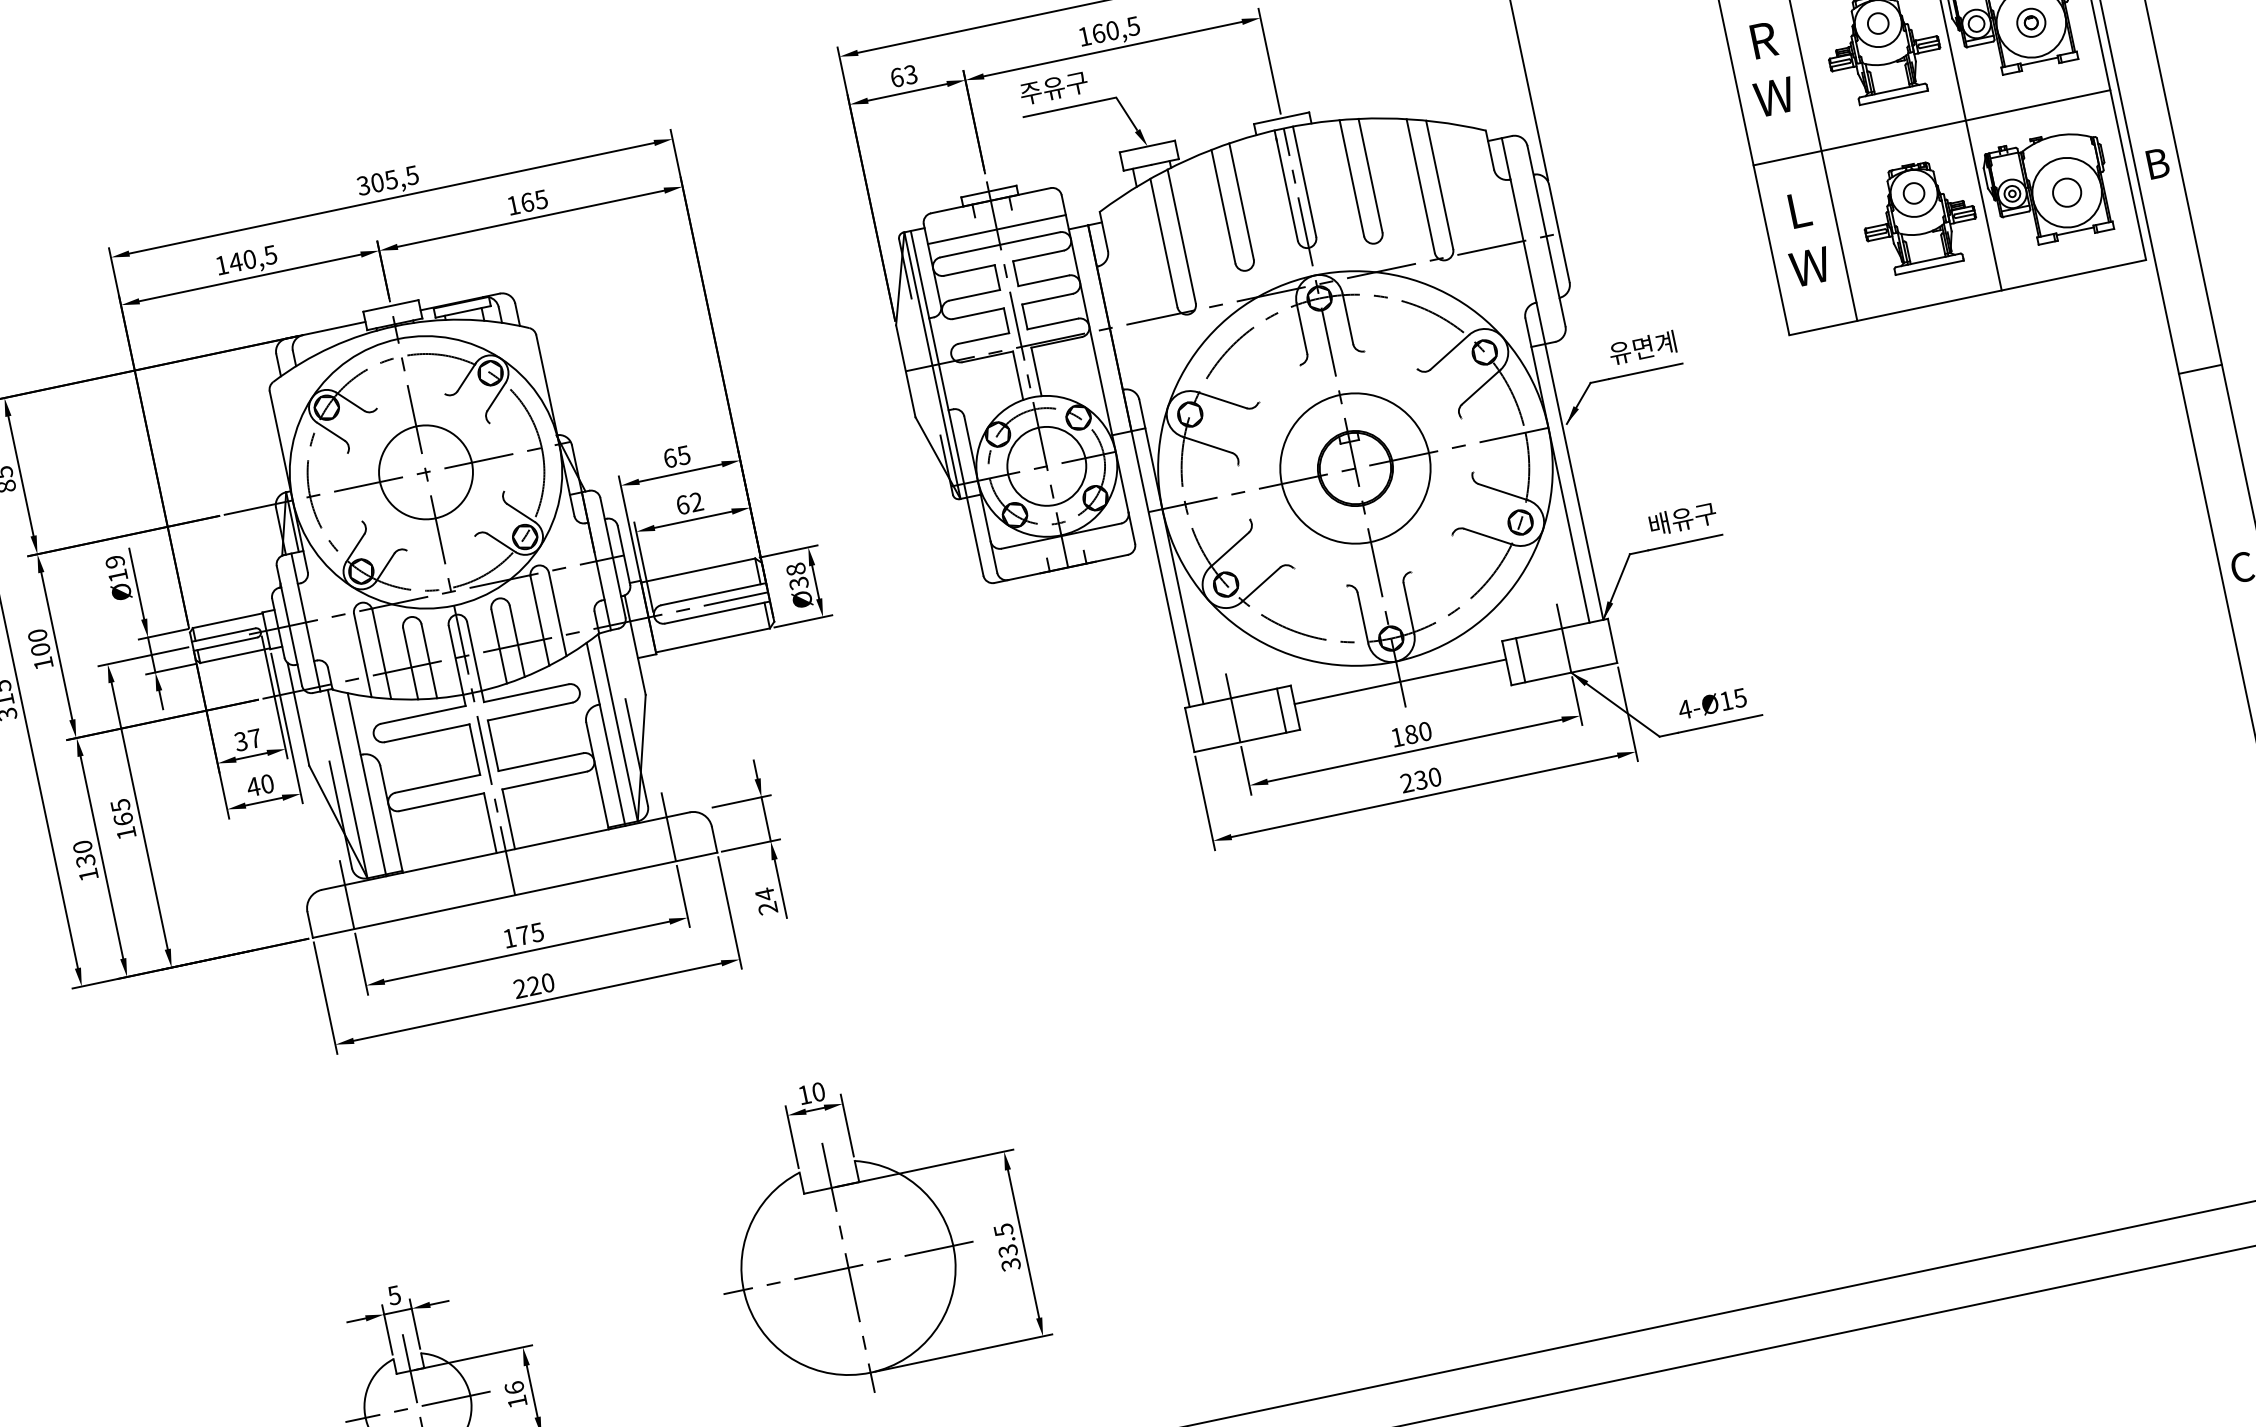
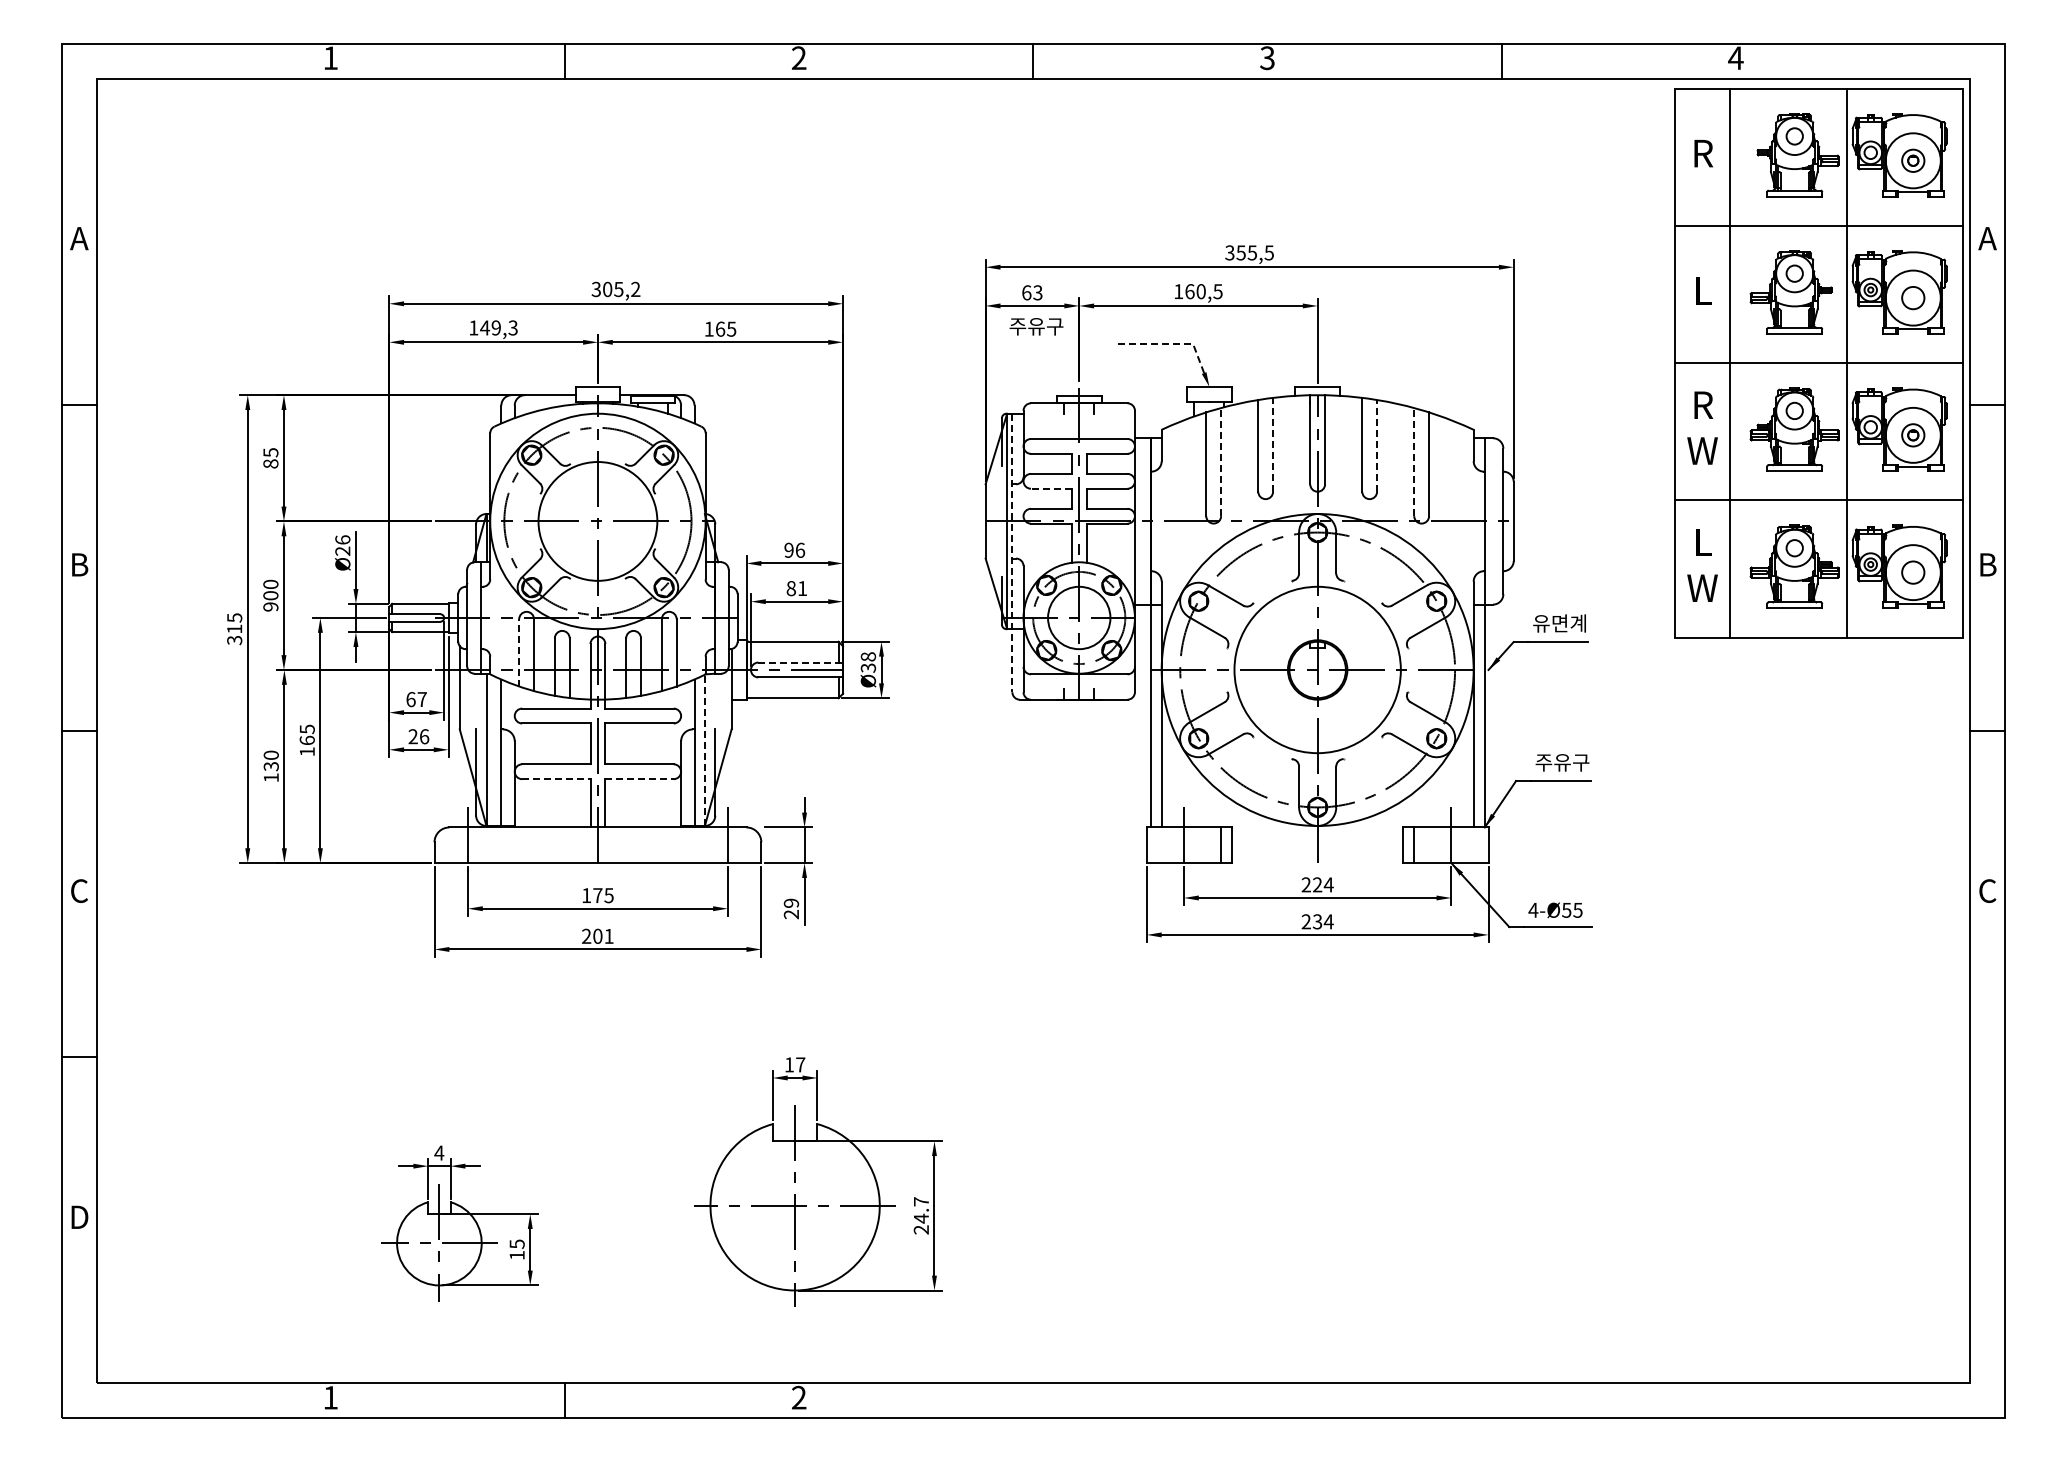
text: (1054, 88) -> (1036, 326), moved
line: (1089, 102) -> (1171, 343), solid -> dashed
text: (412, 175) -> (635, 289), 305,5 -> 305,2
line: (1370, 175) -> (1377, 445), solid -> dashed
line: (1420, 185) -> (1414, 461), solid -> dashed
line: (1241, 201) -> (1273, 444), solid -> dashed
line: (995, 229) -> (1078, 426), removed
line: (1182, 235) -> (1221, 461), solid -> dashed
text: (259, 256) -> (504, 327), 140,5 -> 149,3
line: (977, 313) -> (1050, 488), solid -> dashed
line: (947, 403) -> (1012, 553), solid -> dashed
text: (676, 455) -> (794, 549), 65 -> 96
circle: (1355, 467) -> (1317, 669), size x1.4
circle: (425, 472) -> (597, 521), size x1.6
text: (689, 503) -> (796, 588), 62 -> 81
text: (1659, 524) -> (1543, 762), 배유구 -> 주유구
text: (116, 568) -> (342, 545), Ø19 -> Ø26
line: (714, 593) -> (801, 662), solid -> dashed
line: (363, 655) -> (519, 652), solid -> dashed
text: (42, 663) -> (270, 606), 100 -> 900
line: (1400, 682) -> (1317, 842), removed
text: (1726, 701) -> (1566, 910), 4-Ø15 -> 4-Ø55
line: (617, 728) -> (704, 750), solid -> dashed
text: (1411, 734) -> (1317, 884), 180 -> 224
text: (240, 741) -> (410, 699), 37 -> 67
text: (1434, 776) -> (1328, 921), 230 -> 234
line: (545, 780) -> (640, 779), solid -> dashed
text: (260, 785) -> (418, 736), 40 -> 26
line: (442, 802) -> (556, 779), solid -> dashed
text: (765, 894) -> (791, 903), 24 -> 29
text: (540, 983) -> (603, 935), 220 -> 201
text: (818, 1091) -> (800, 1064), 10 -> 17
text: (1006, 1247) -> (920, 1215), 33.5 -> 24.7
text: (394, 1294) -> (439, 1152), 5 -> 4
text: (513, 1387) -> (516, 1243), 16 -> 15

